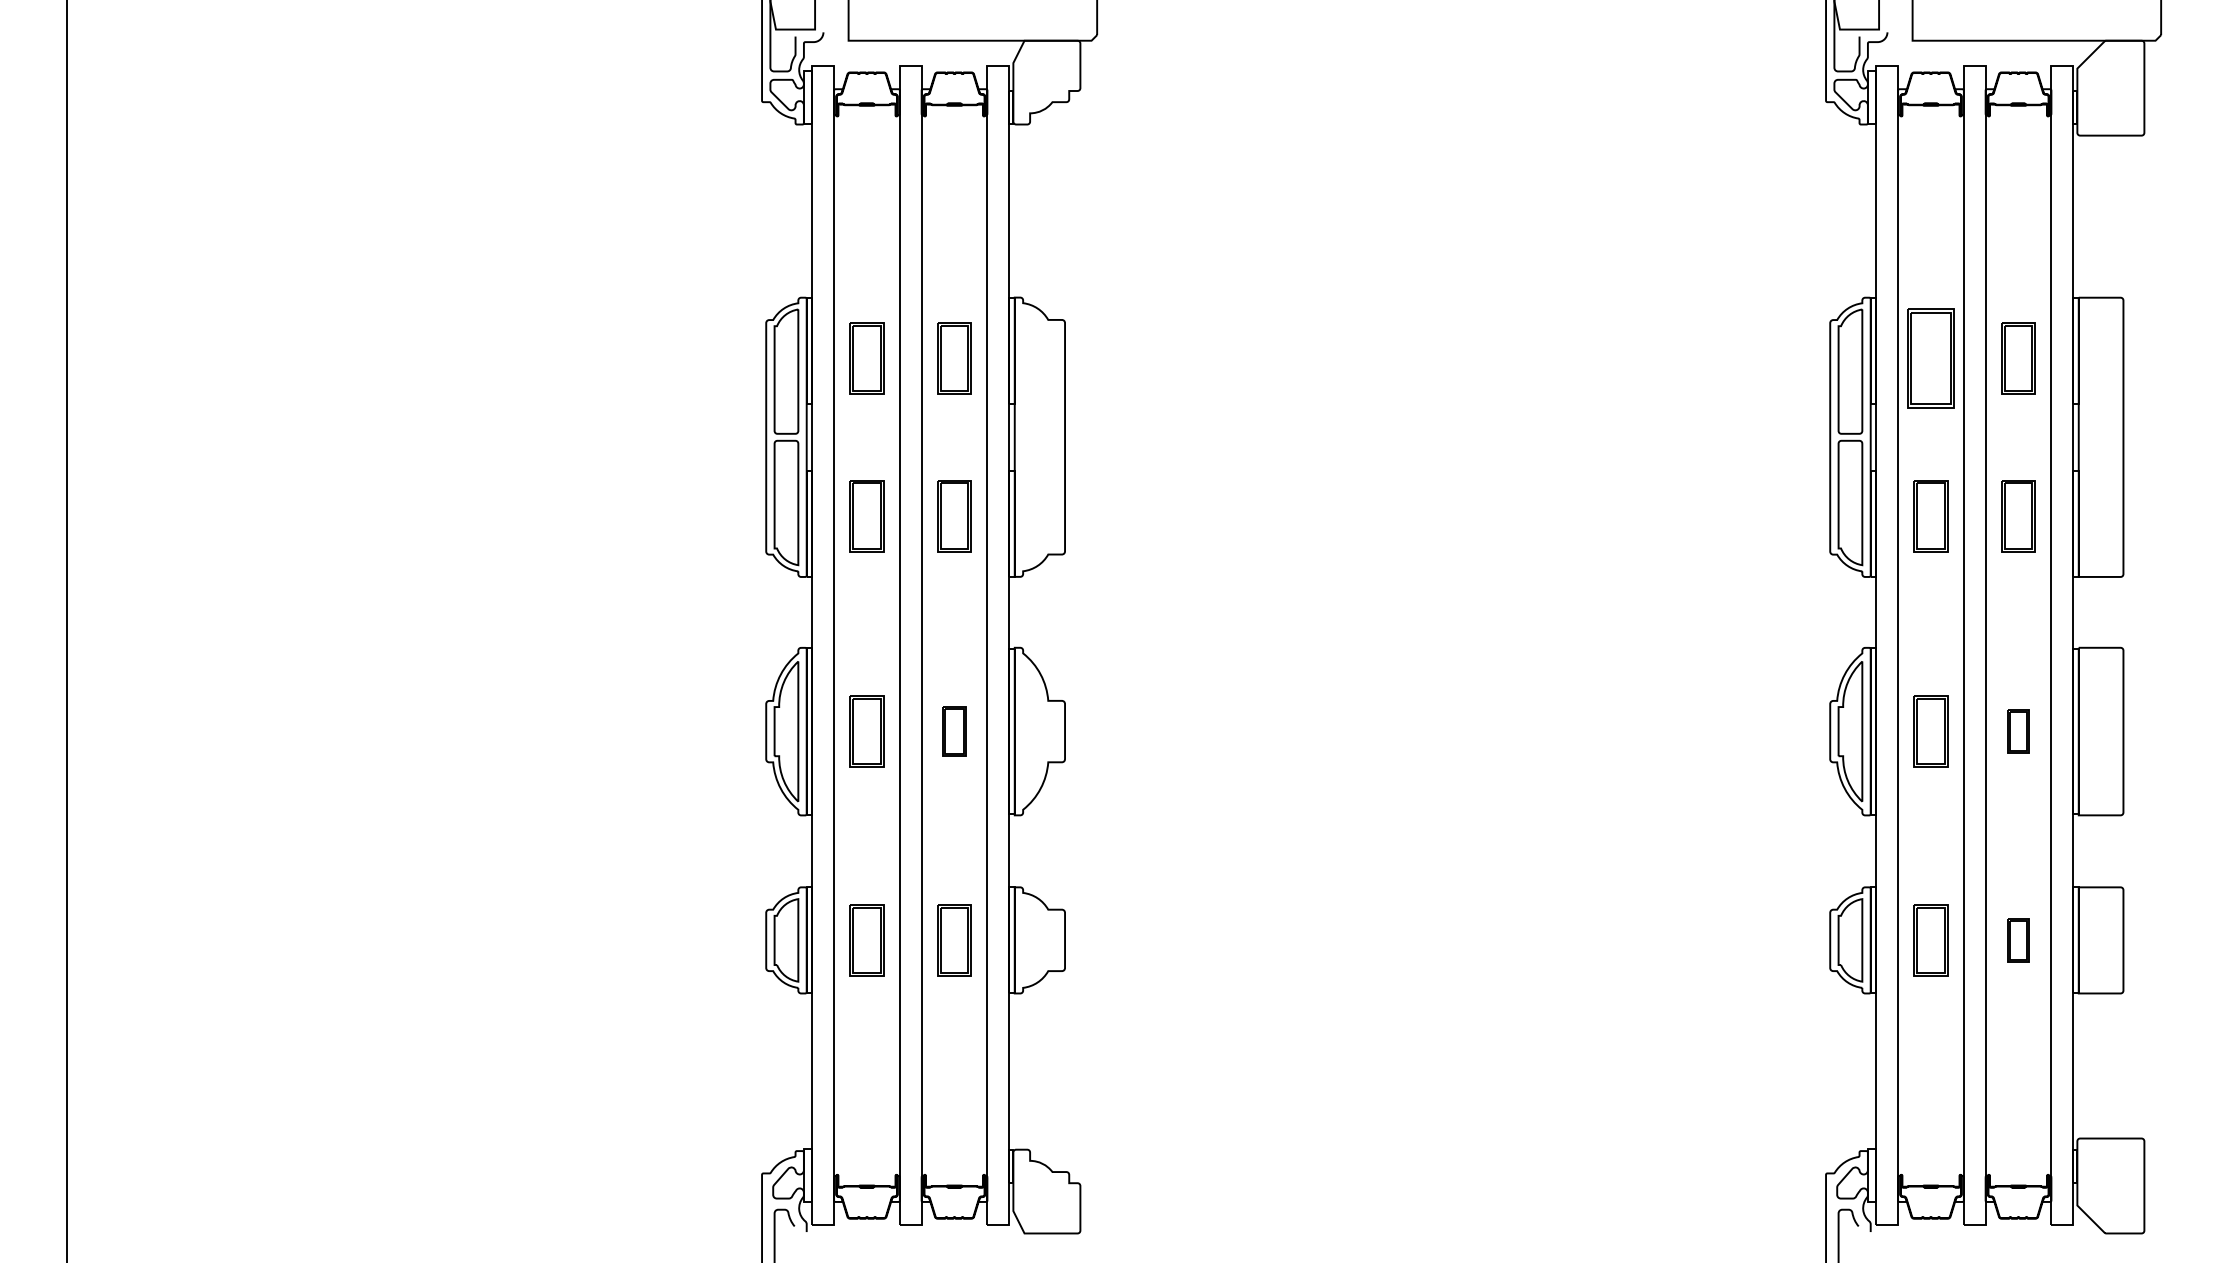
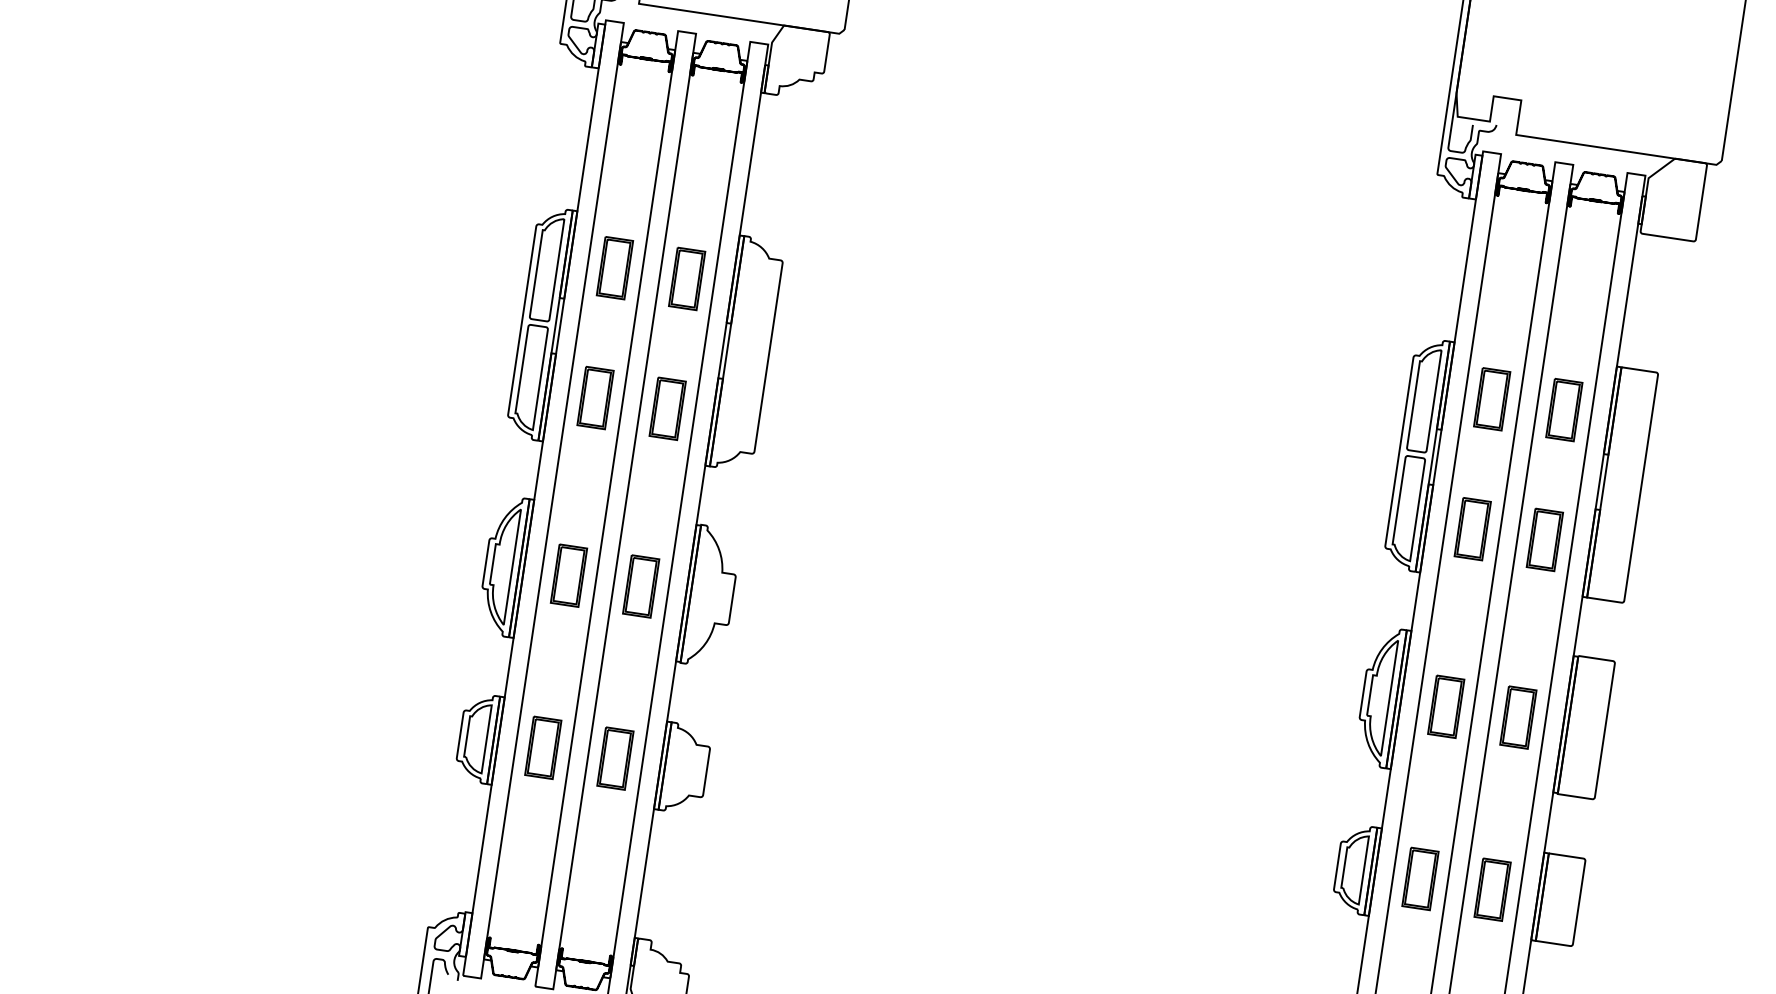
part: (1930, 358) -> (1491, 399), size x0.71
part: (954, 731) -> (641, 586), size x1.43
part: (2018, 731) -> (1518, 717), size x1.67
part: (2018, 940) -> (1492, 889), size x1.67

